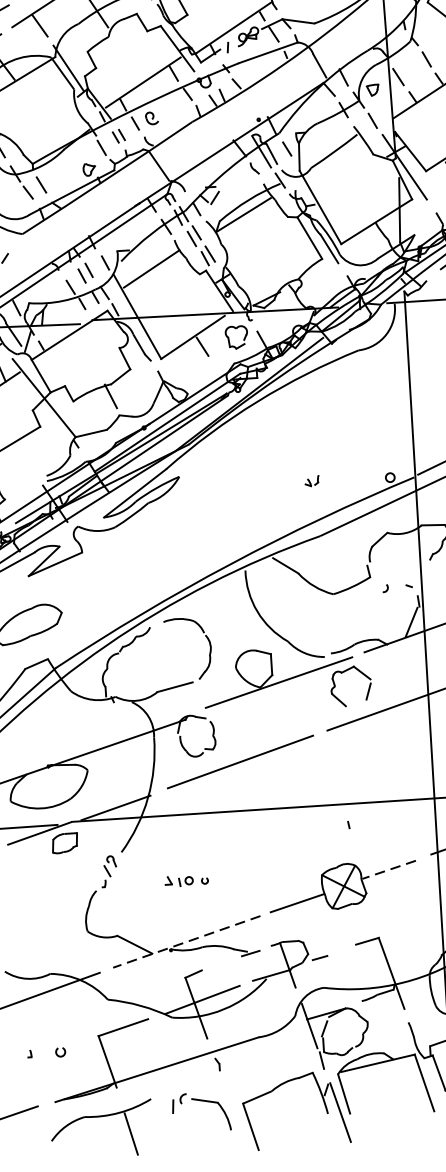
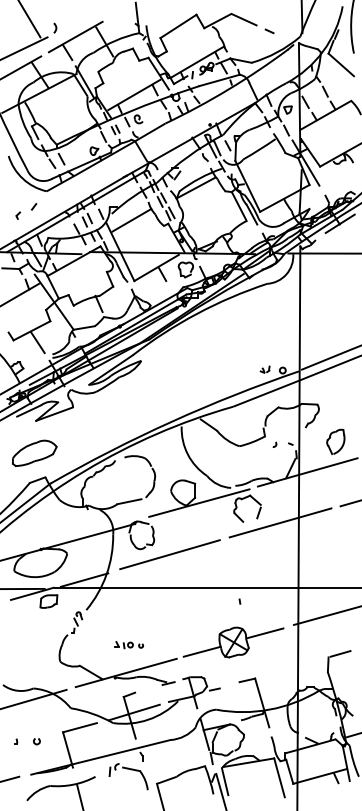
line: (23, 459) -> (37, 342), added
part: (311, 481) -> (264, 369), moved
line: (388, 870) -> (264, 633), dashed -> solid
part: (186, 881) -> (128, 645), moved
line: (185, 942) -> (125, 673), dashed -> solid
part: (203, 1102) -> (130, 770), moved

